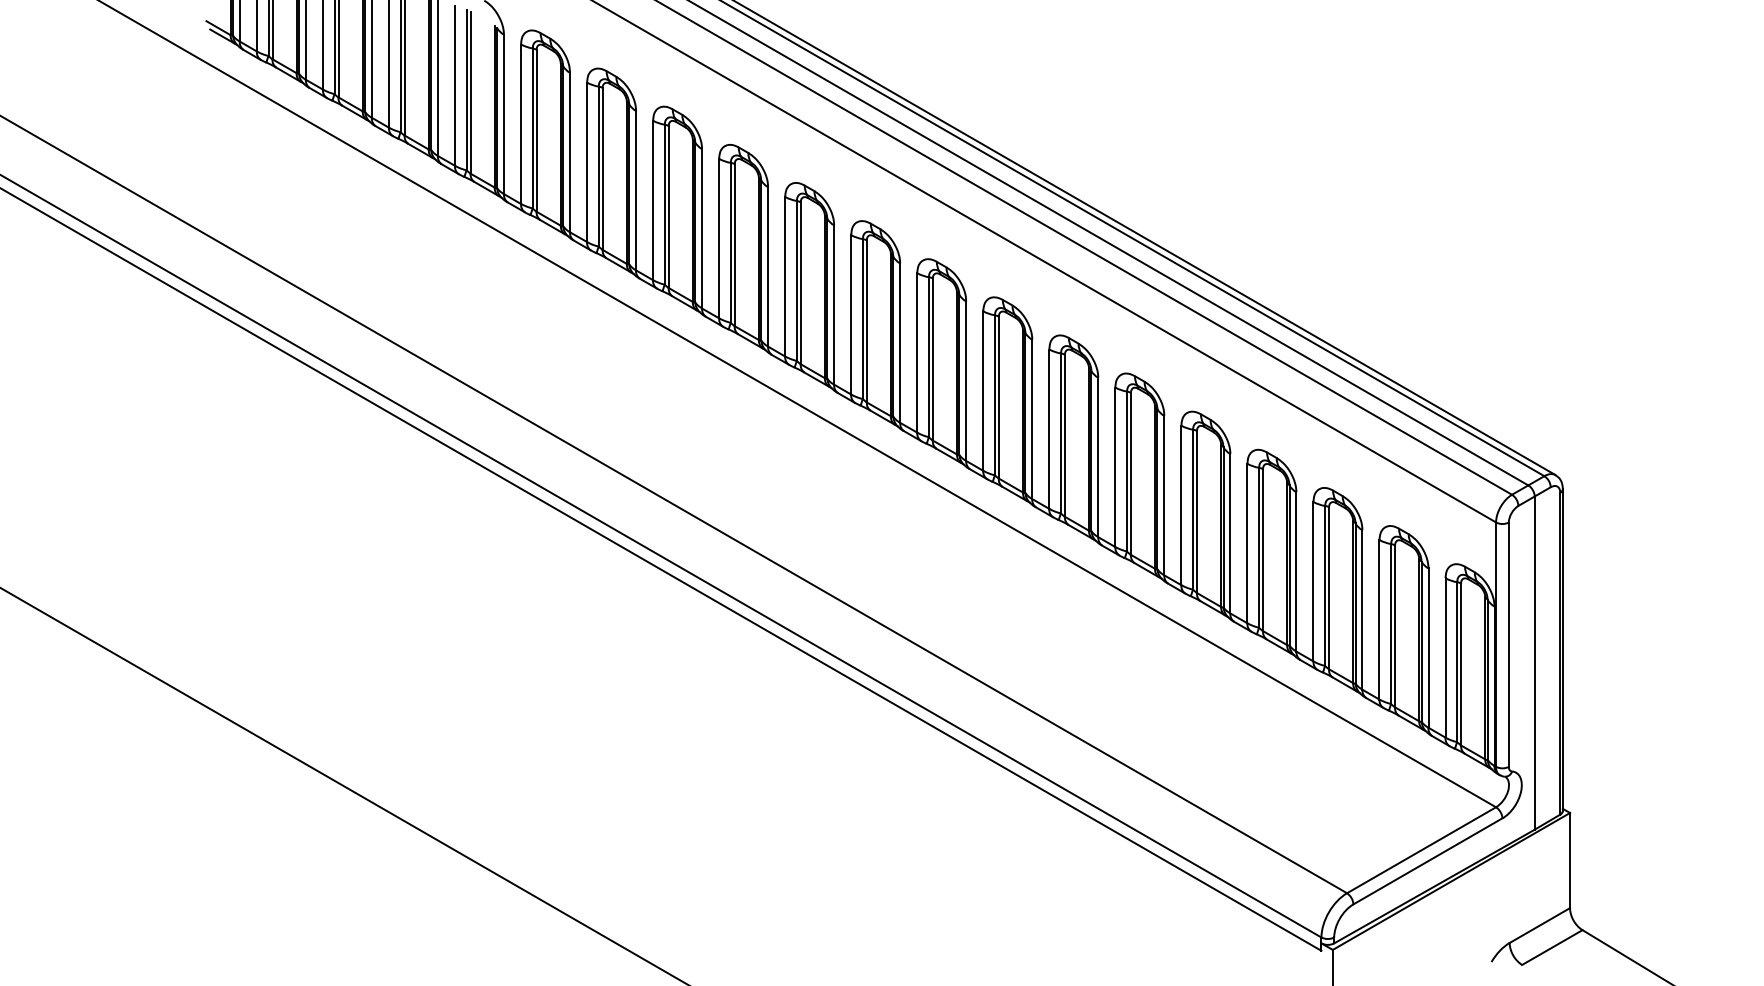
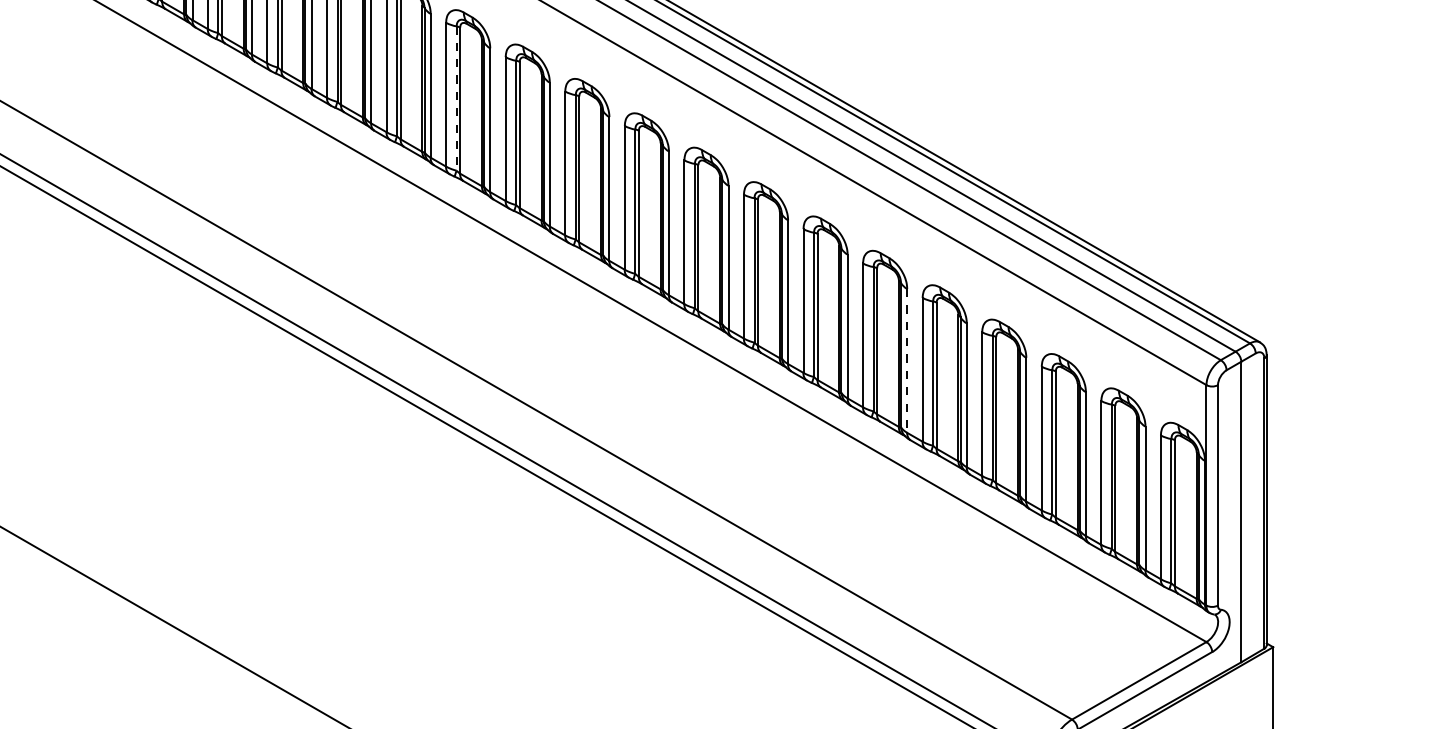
line: (664, 205) -> (456, 99), solid -> dashed
line: (1164, 495) -> (907, 360), solid -> dashed

